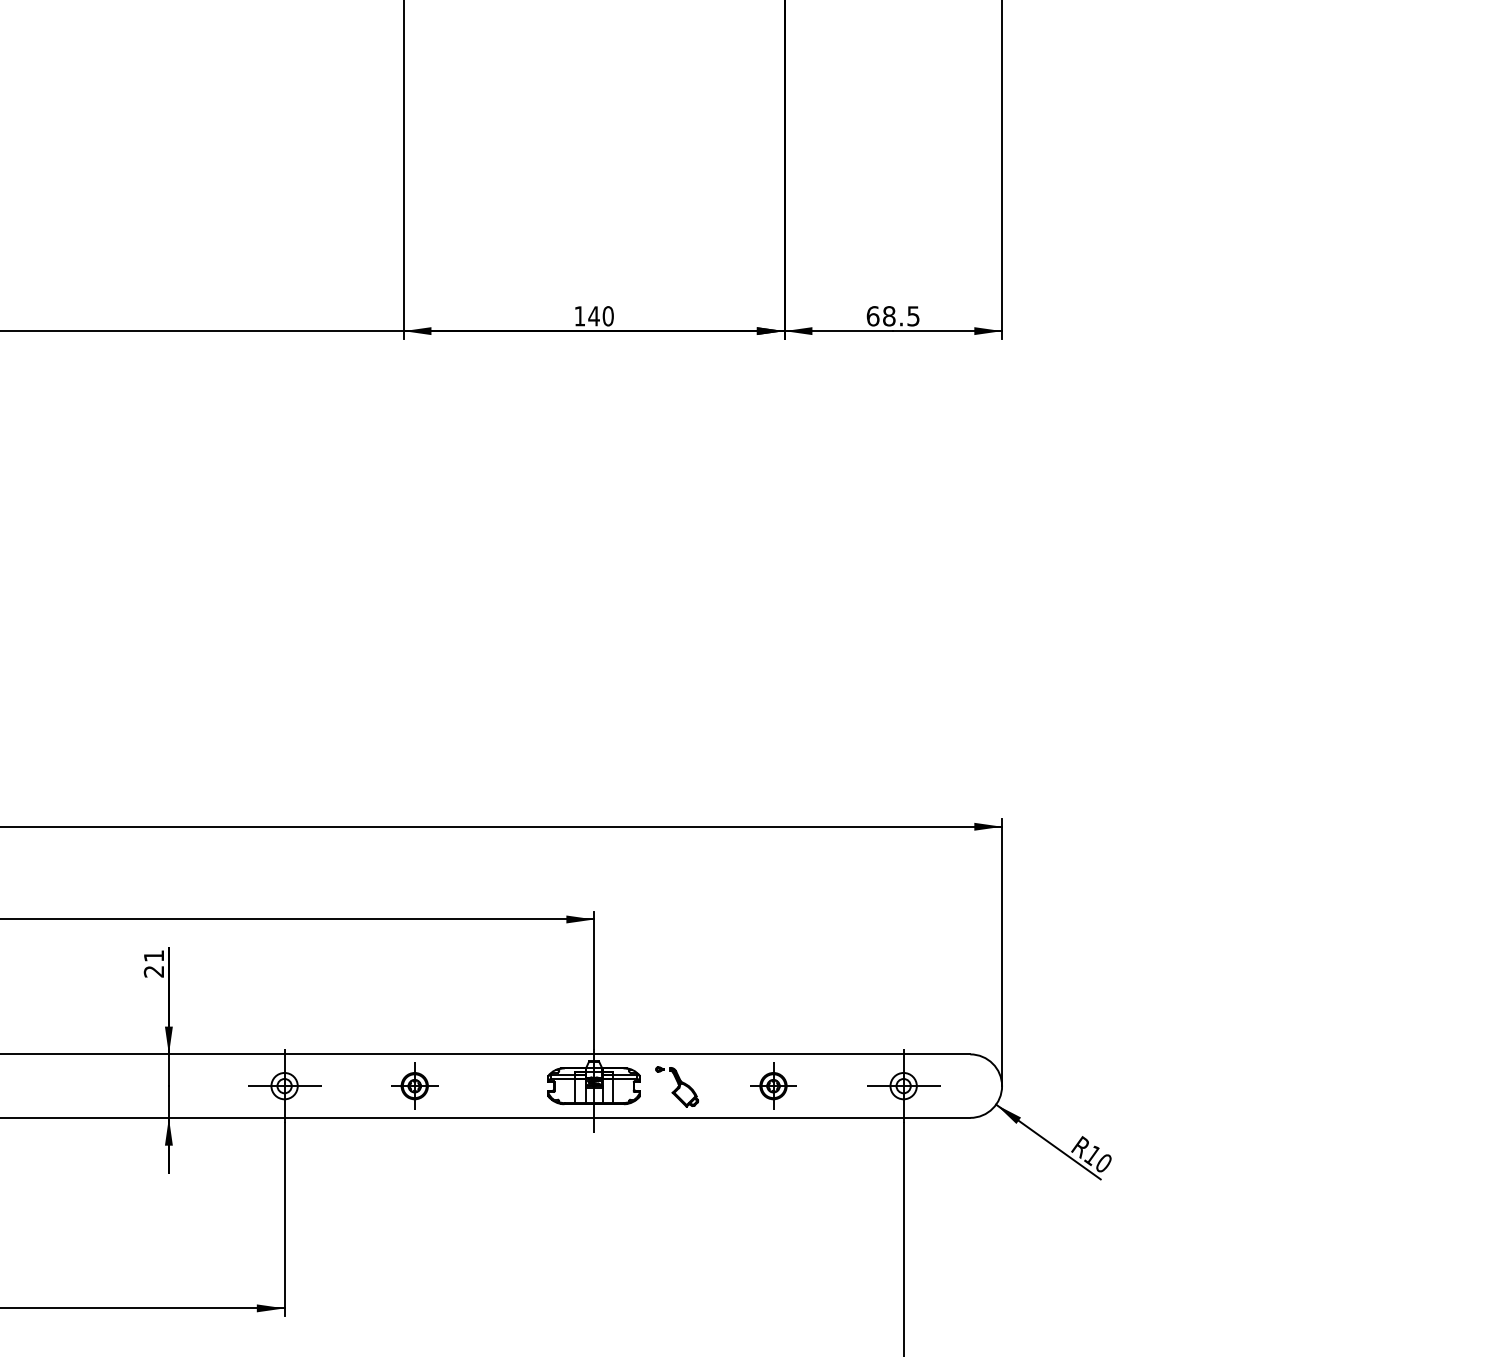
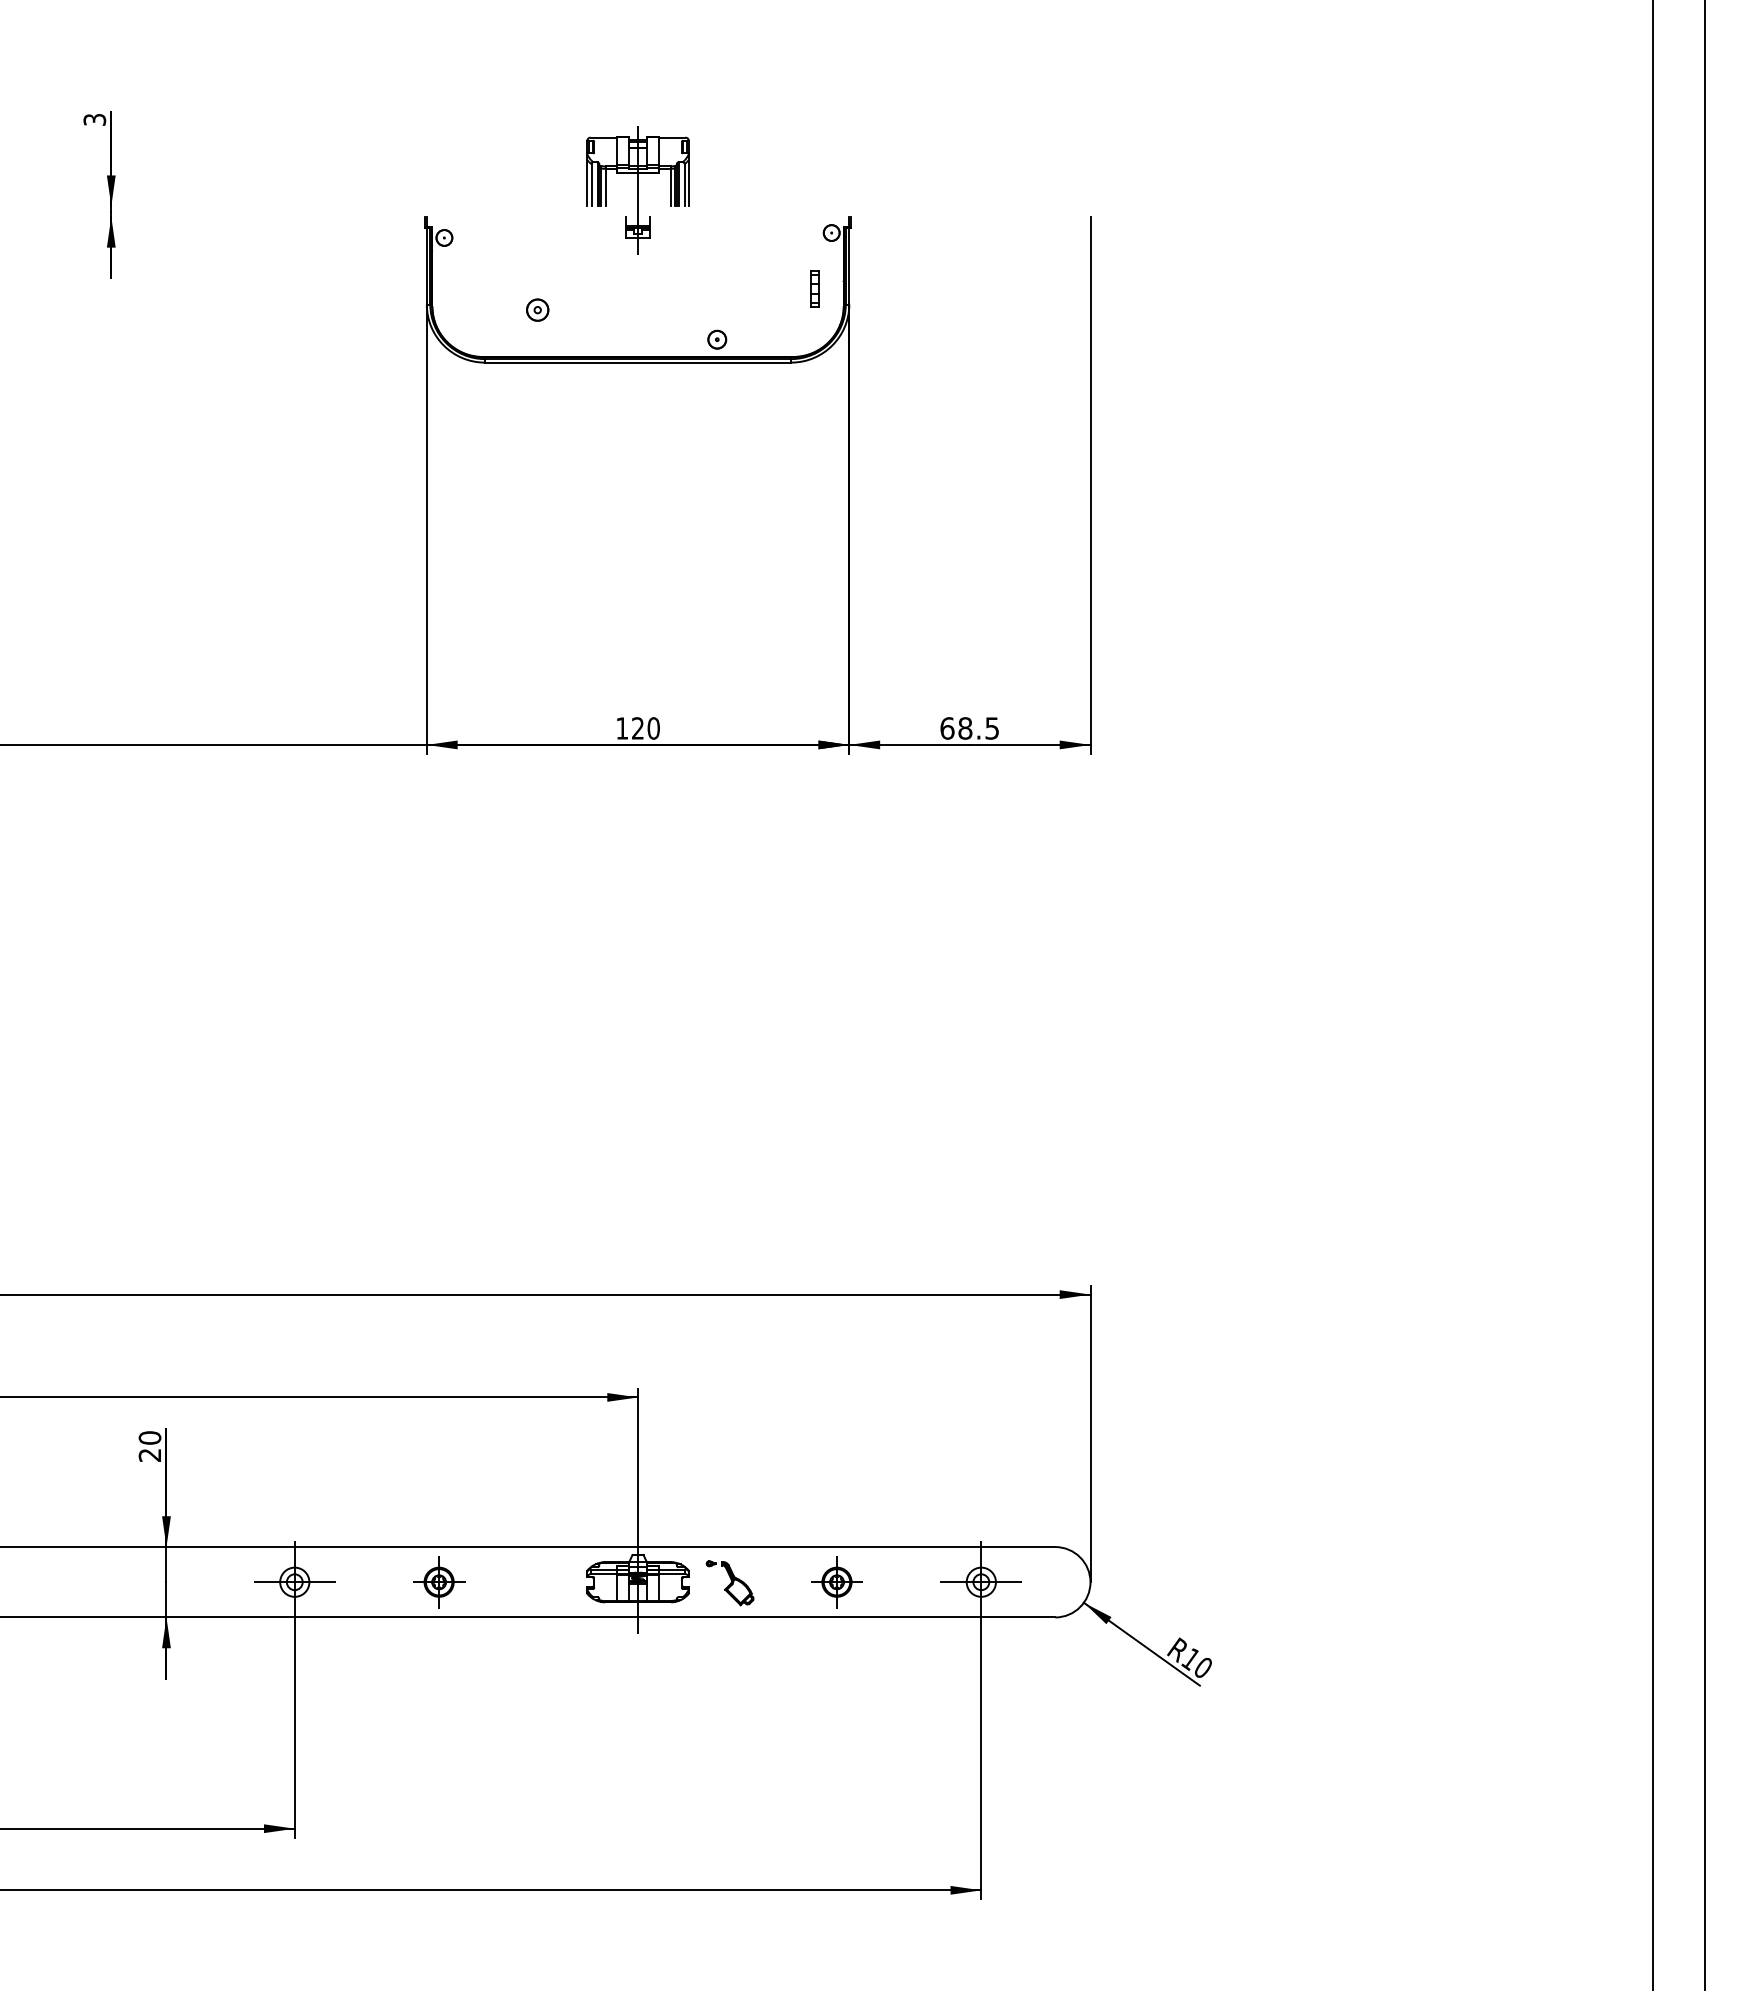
text: (593, 316) -> (637, 728), 140 -> 120
text: (153, 955) -> (149, 1437), 21 -> 20

